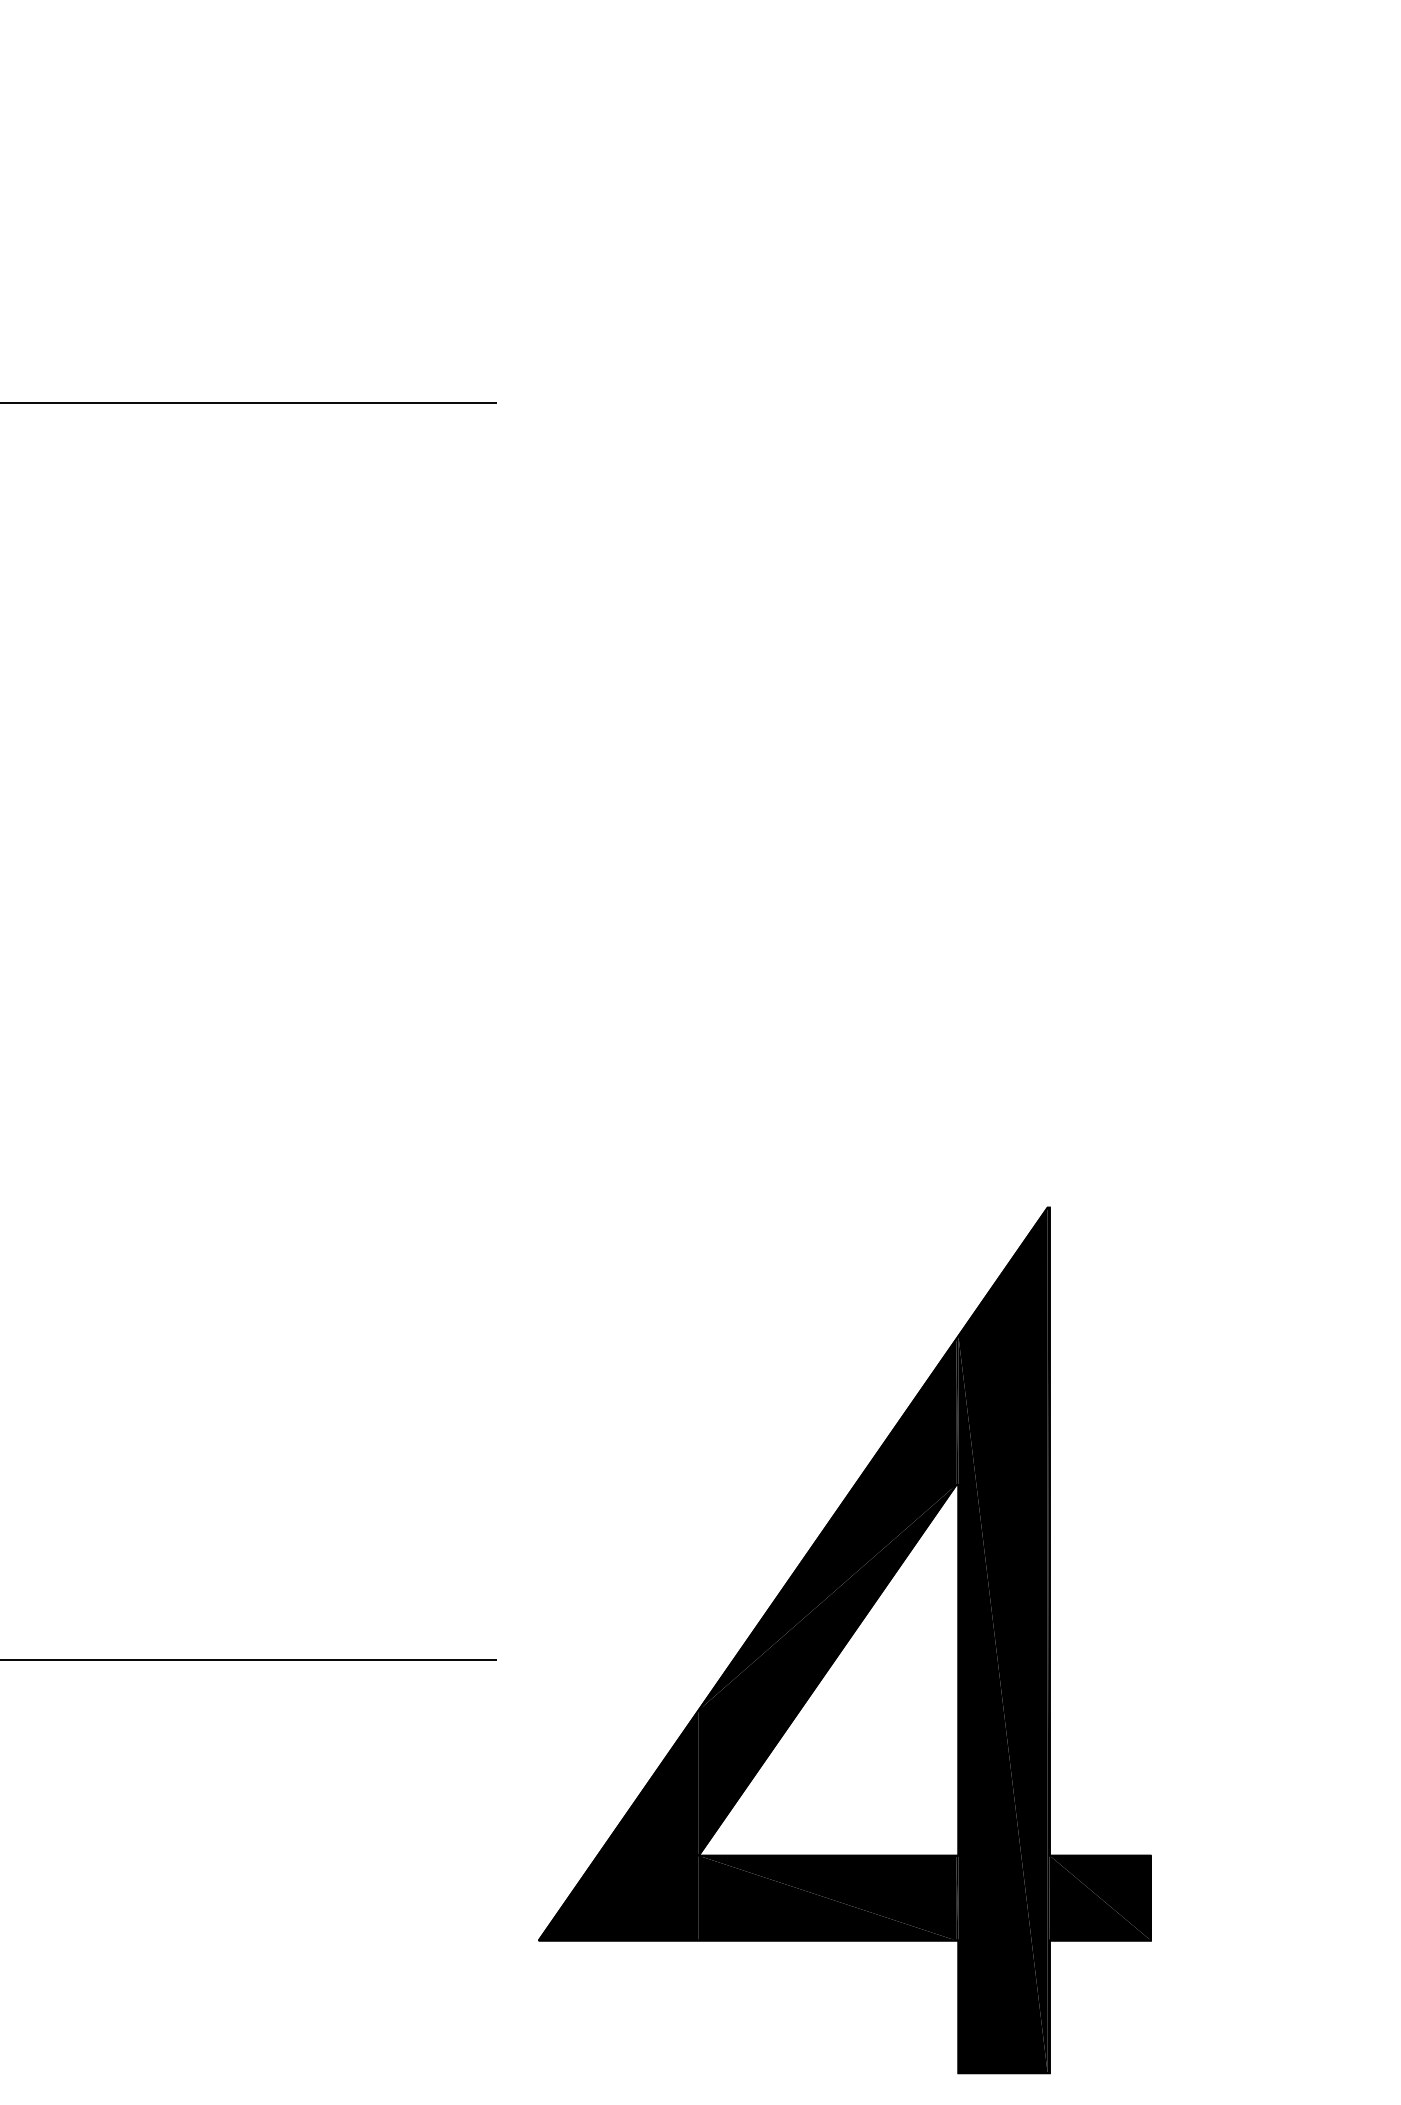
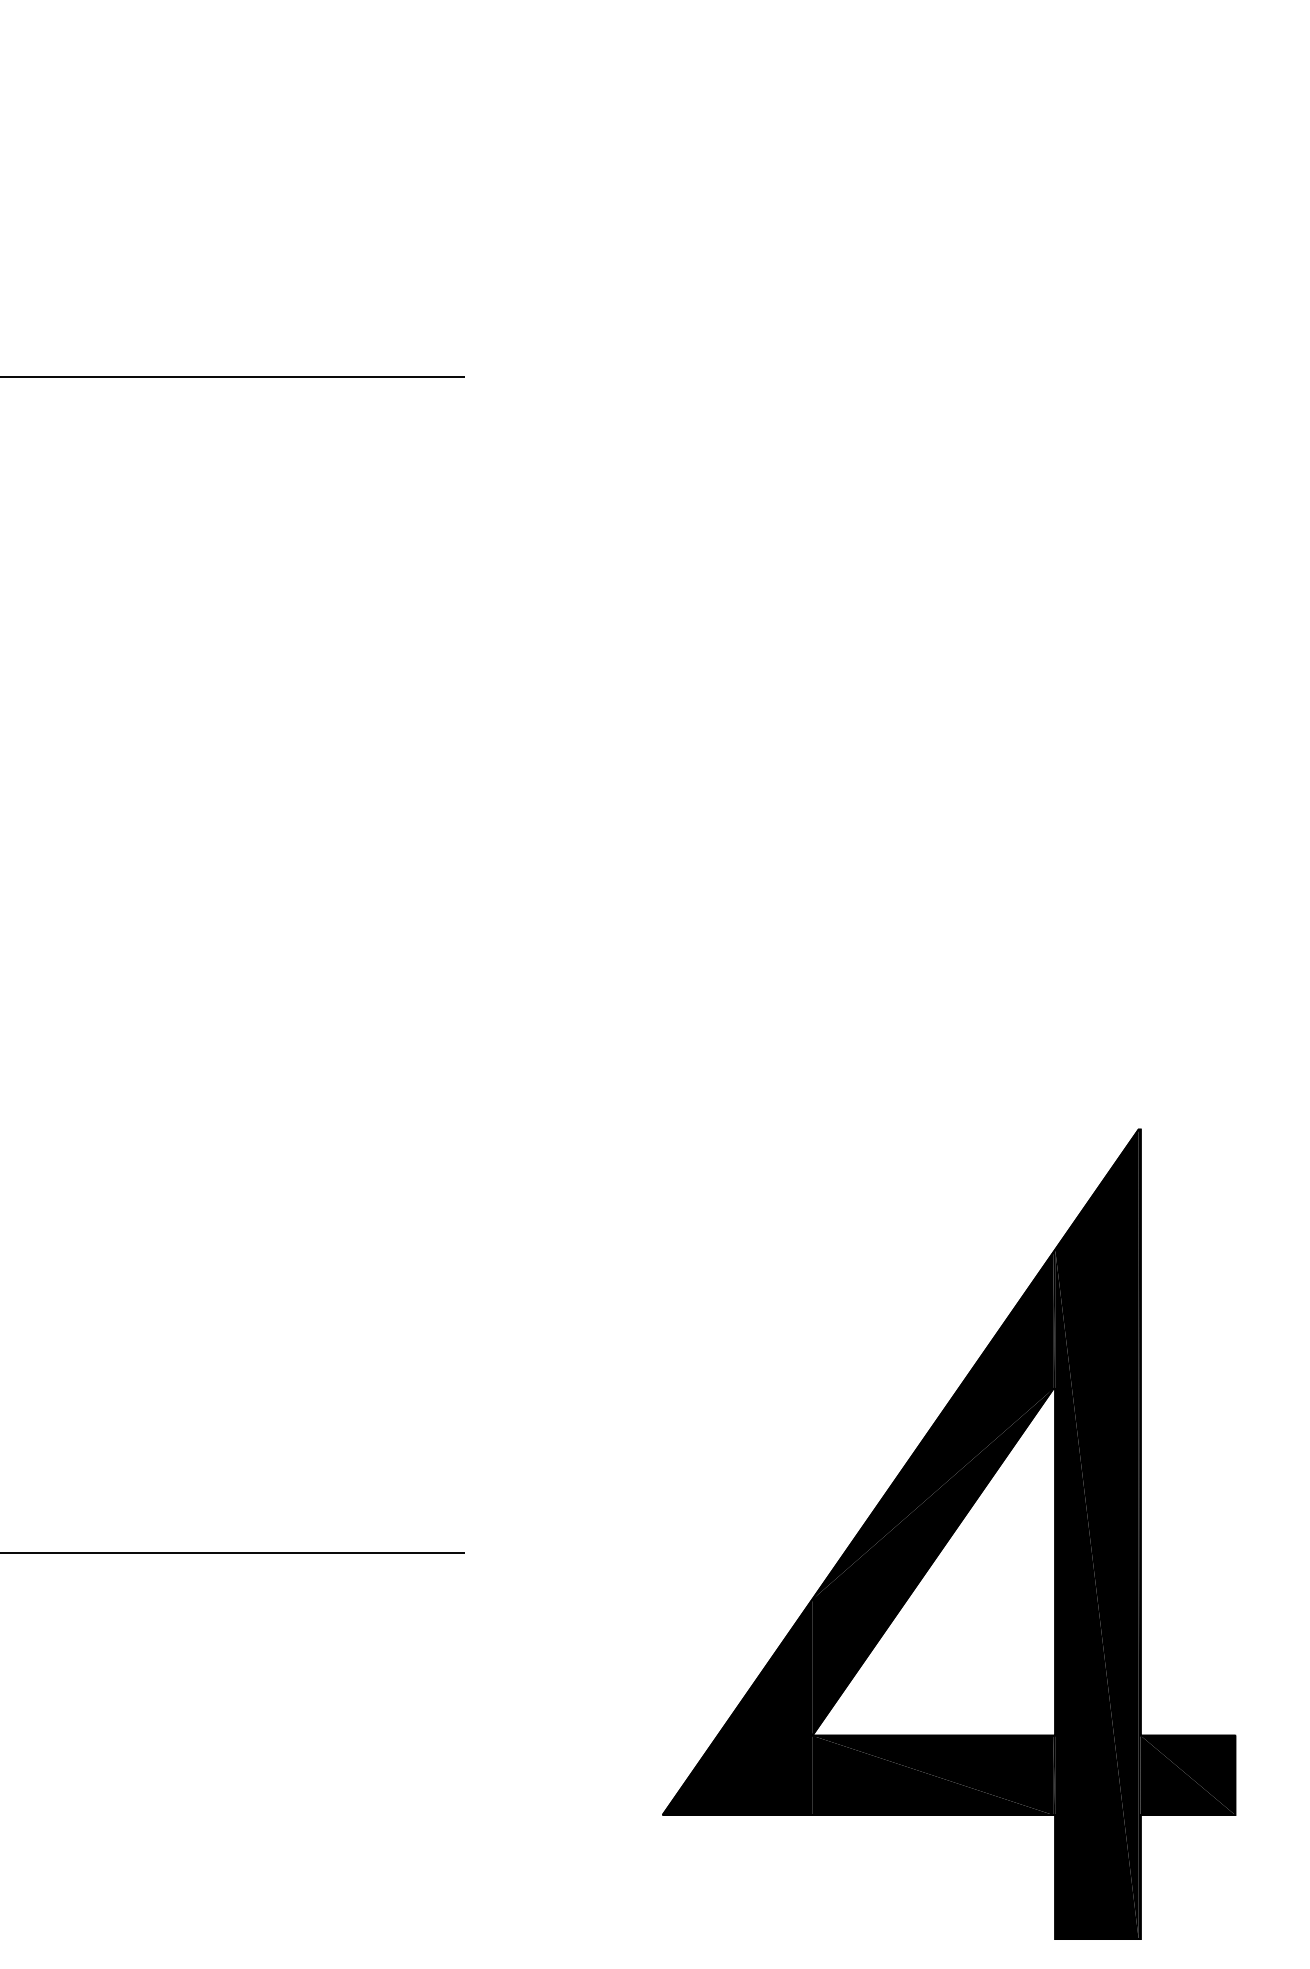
part: (845, 1639) -> (949, 1533), moved

